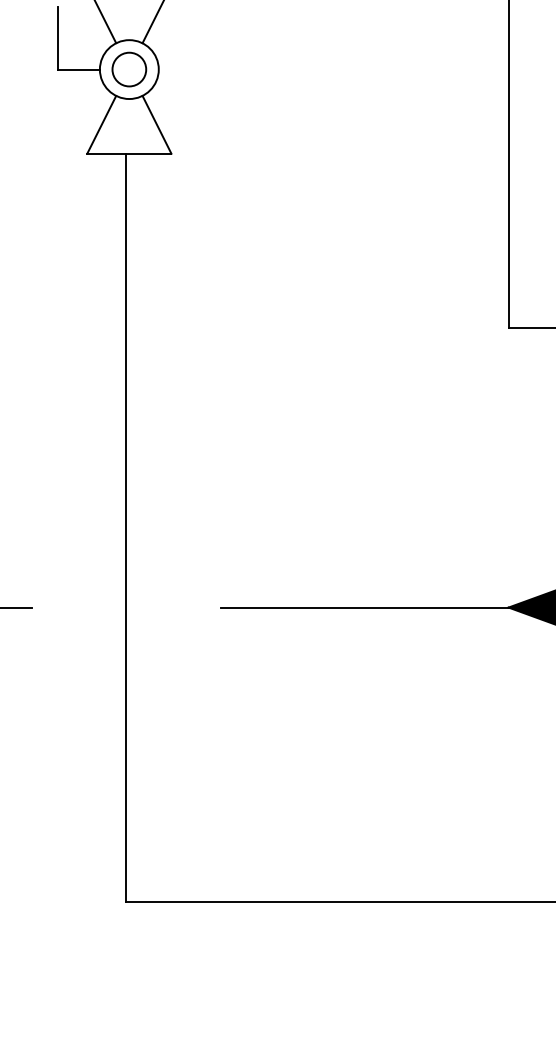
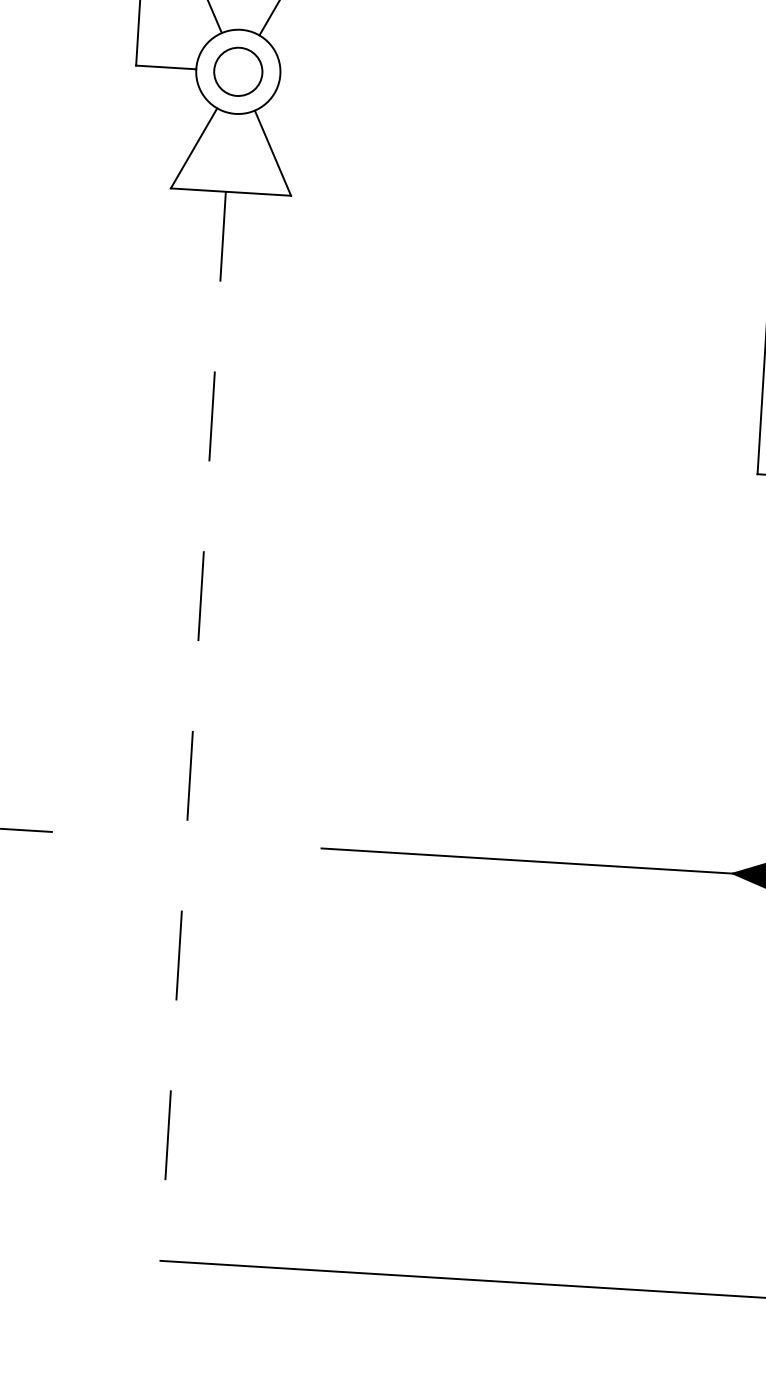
line: (125, 528) -> (192, 727), solid -> dashed

